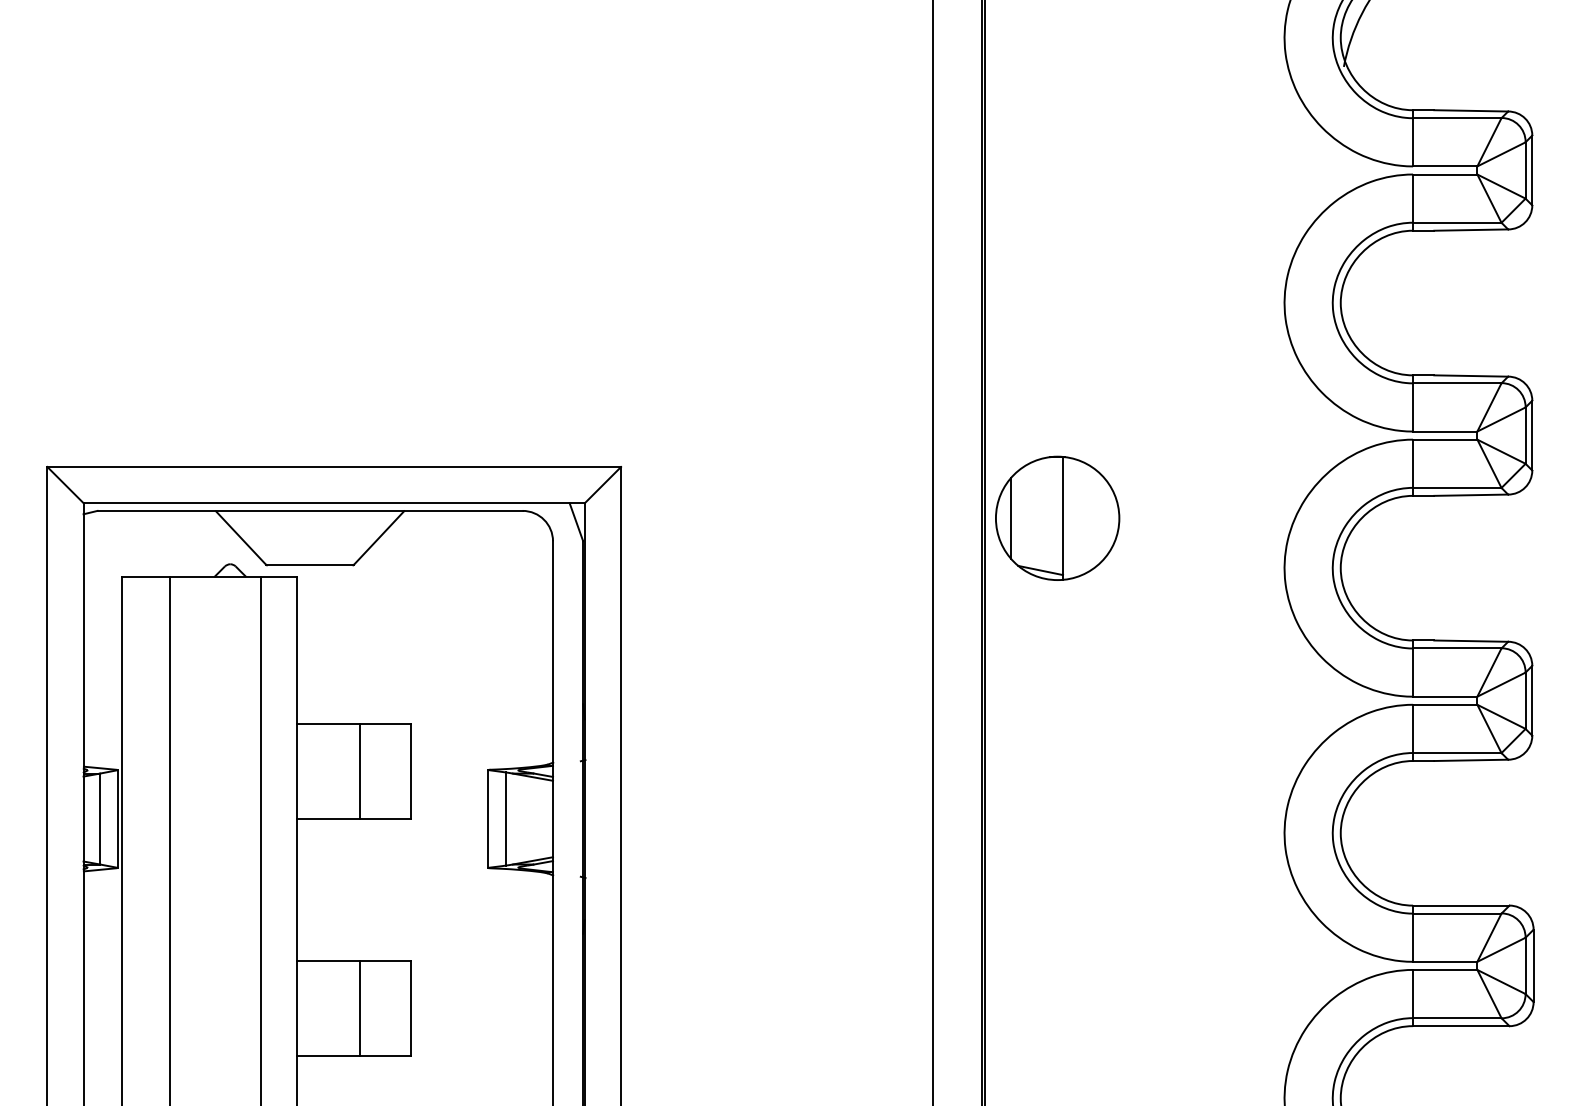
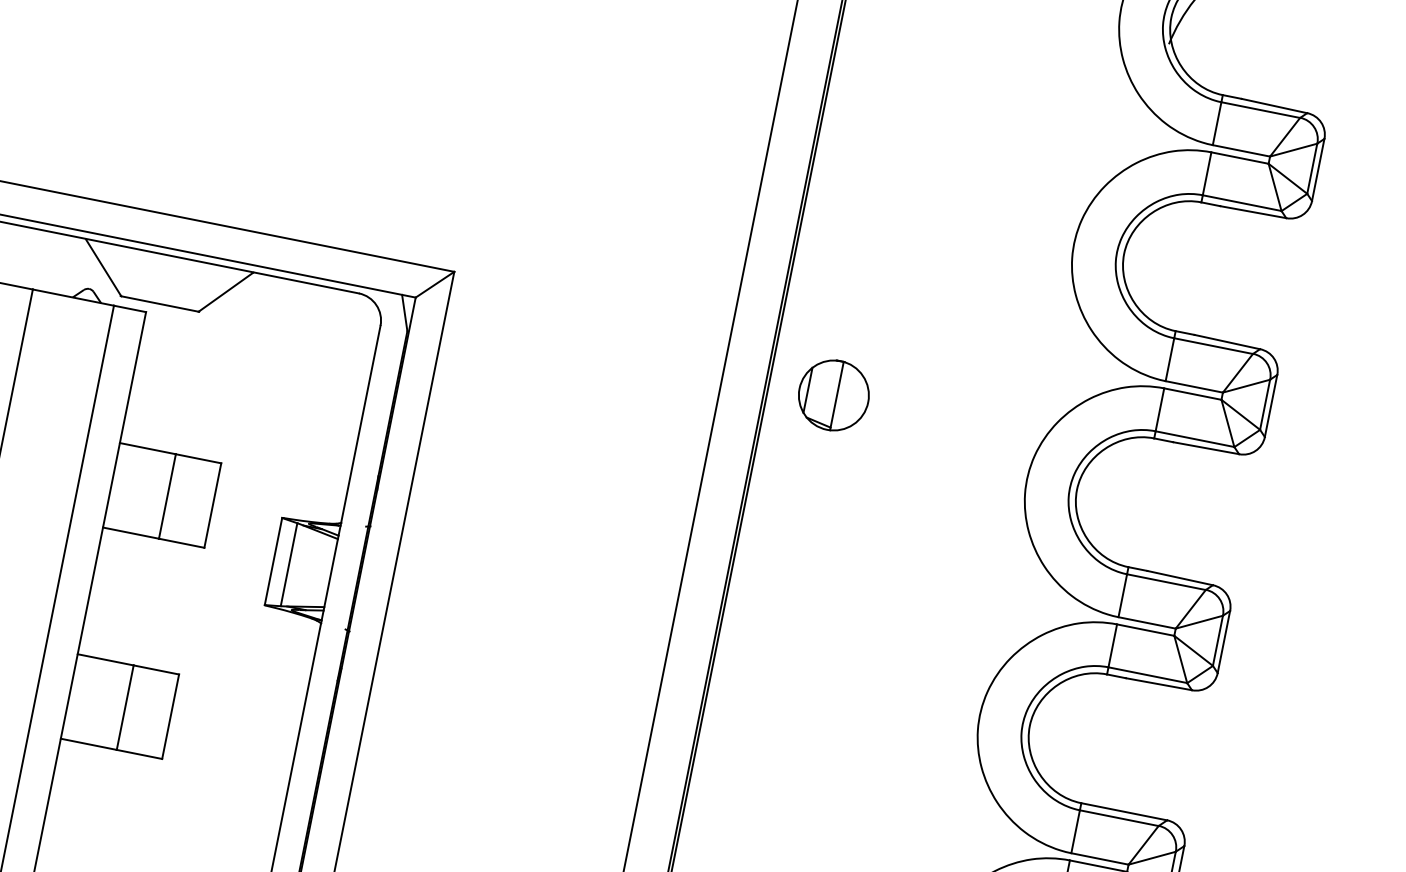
part: (1057, 518) -> (833, 395), size x0.62

